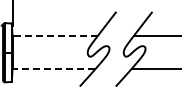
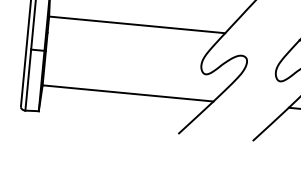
line: (55, 36) -> (137, 25), dashed -> solid
line: (53, 69) -> (127, 93), dashed -> solid

